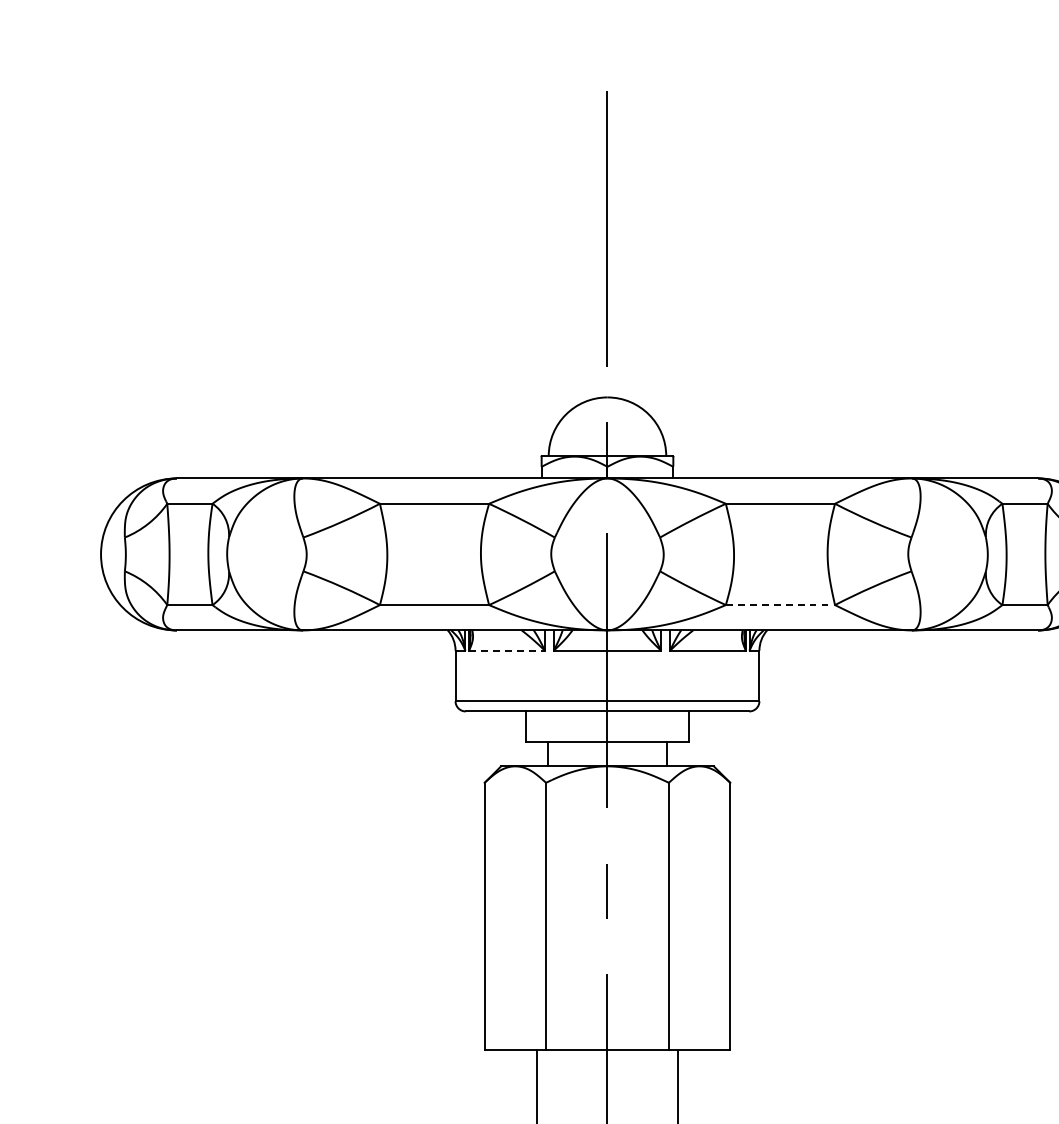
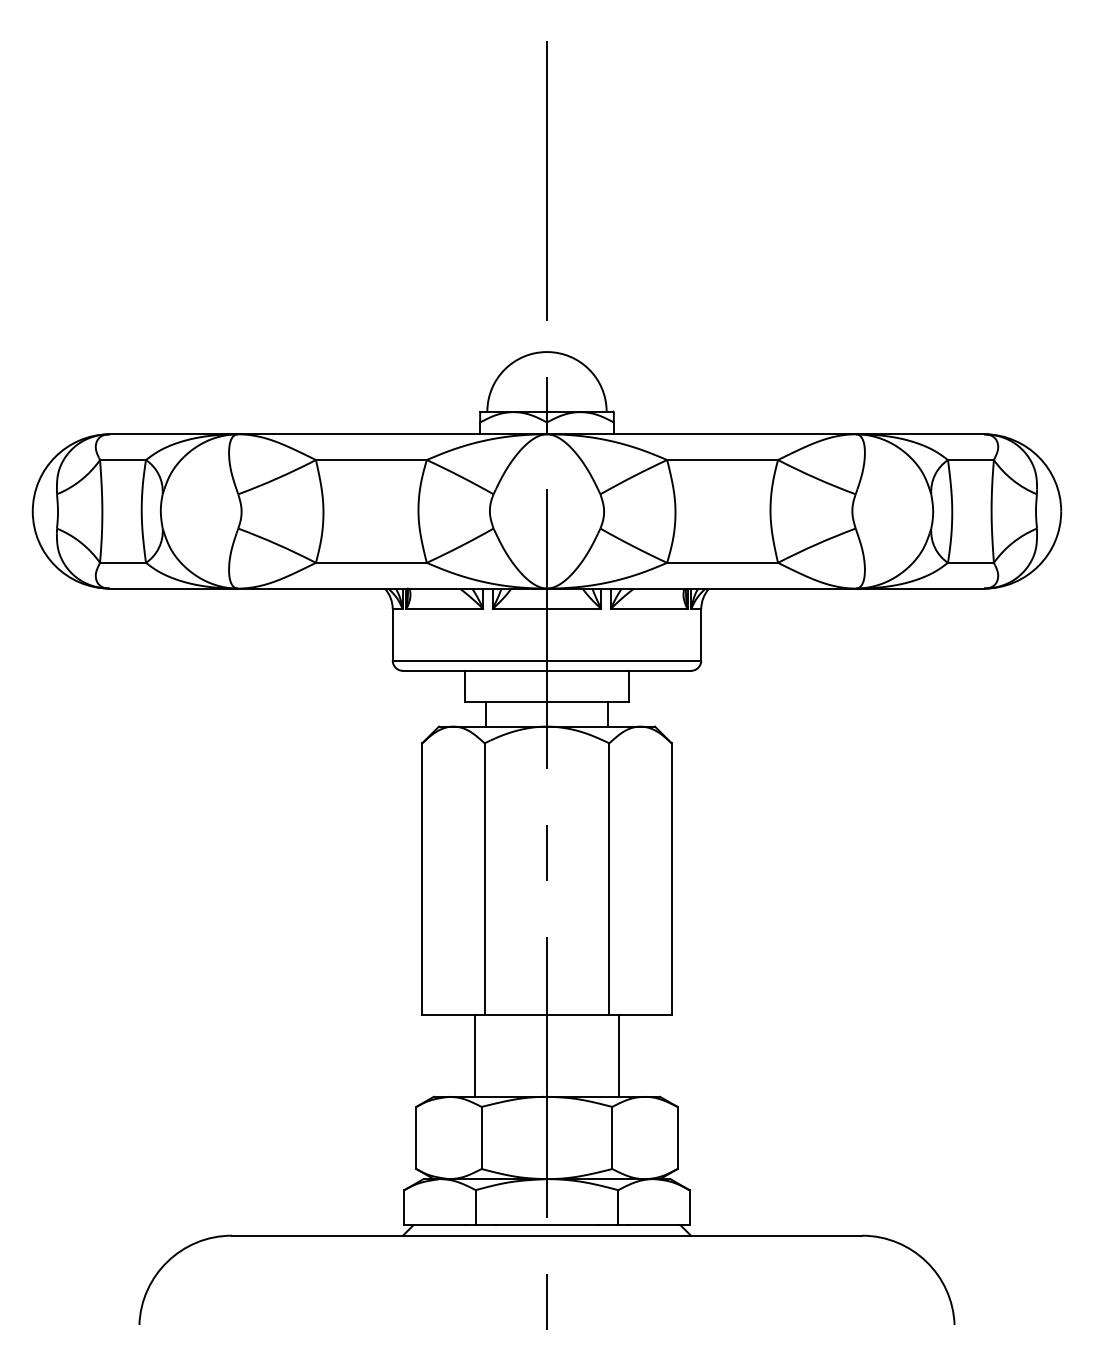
line: (781, 604) -> (723, 562), dashed -> solid
line: (507, 651) -> (445, 609), dashed -> solid

